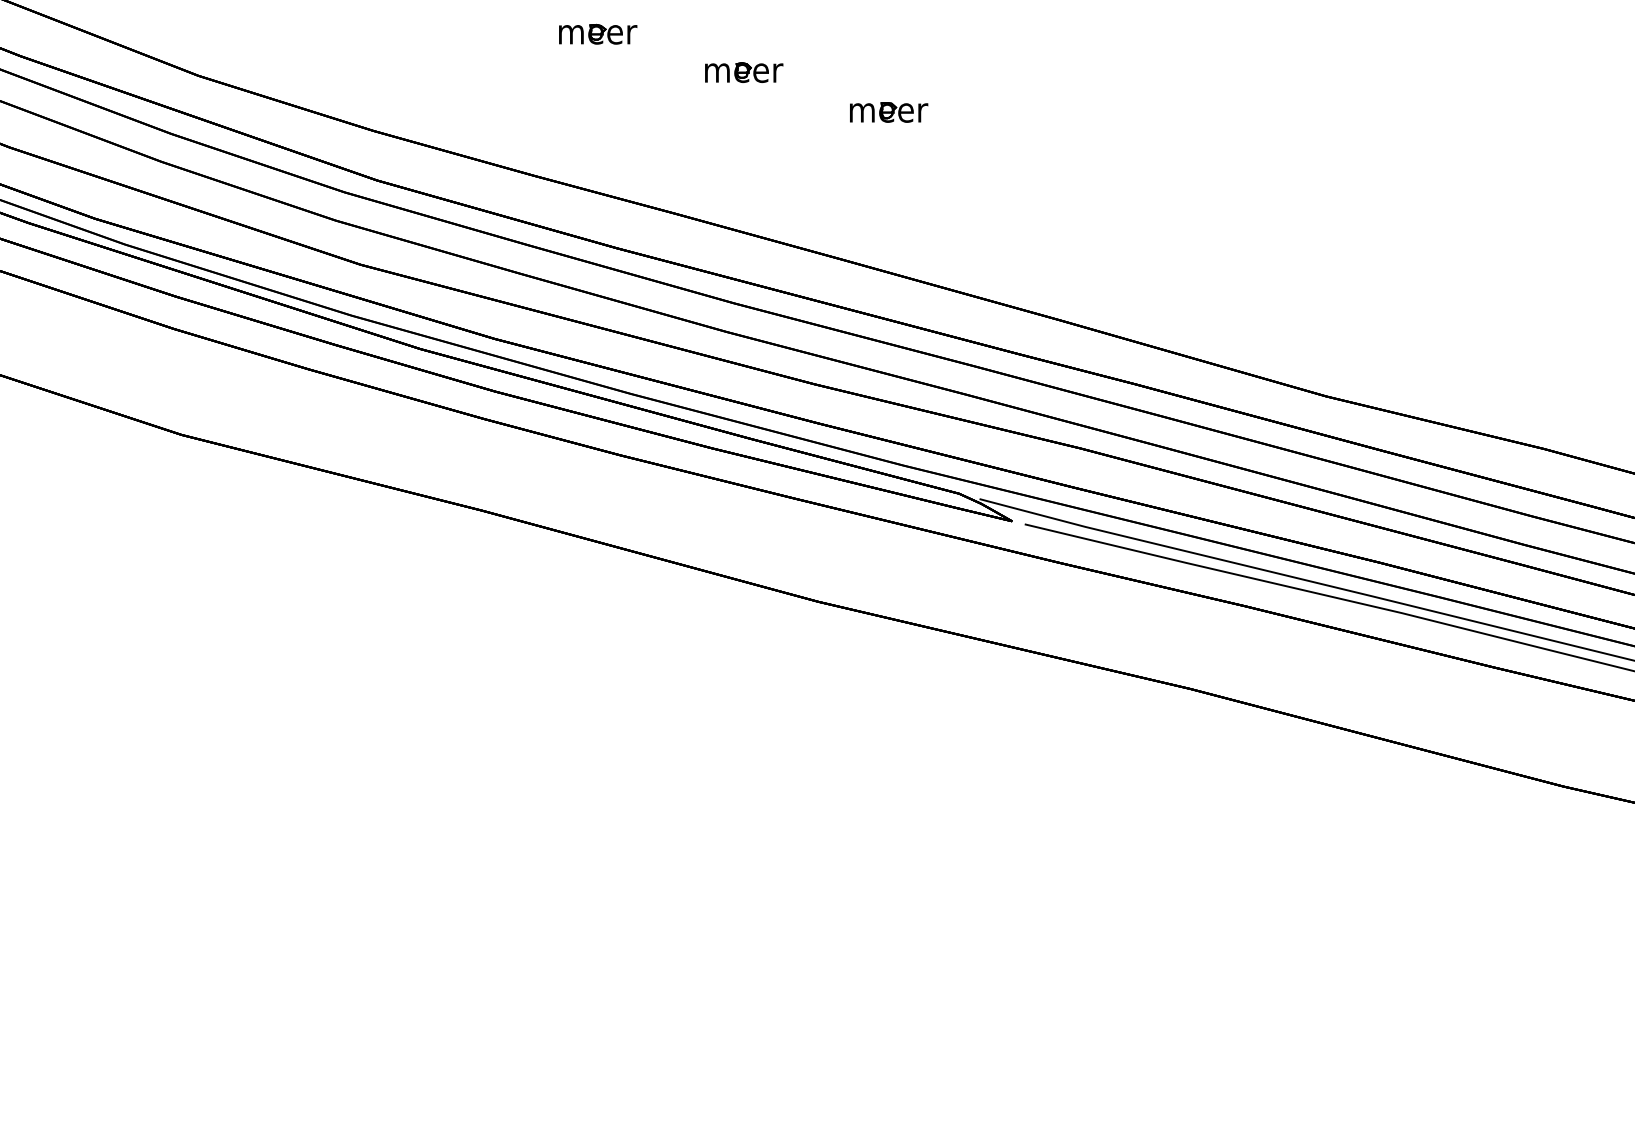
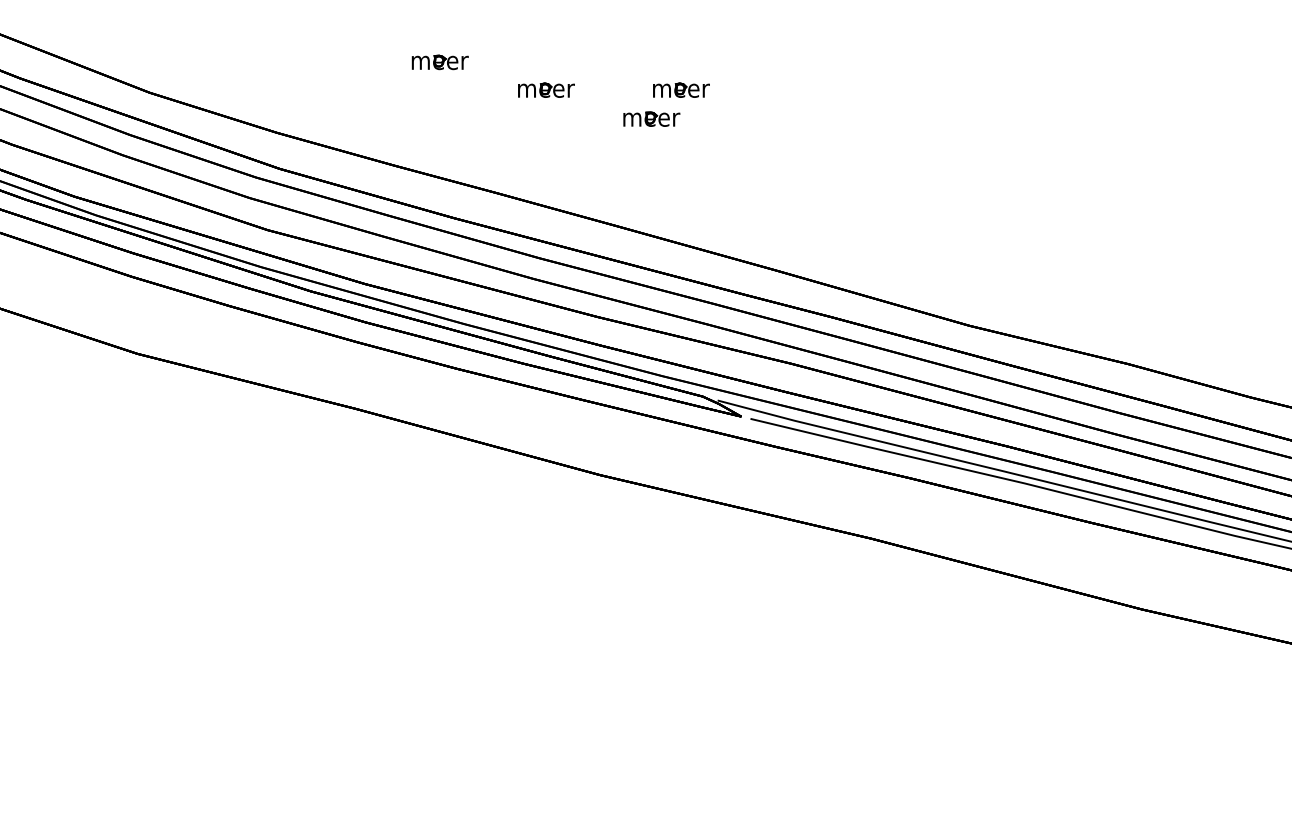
part: (929, 71) -> (681, 89), added

